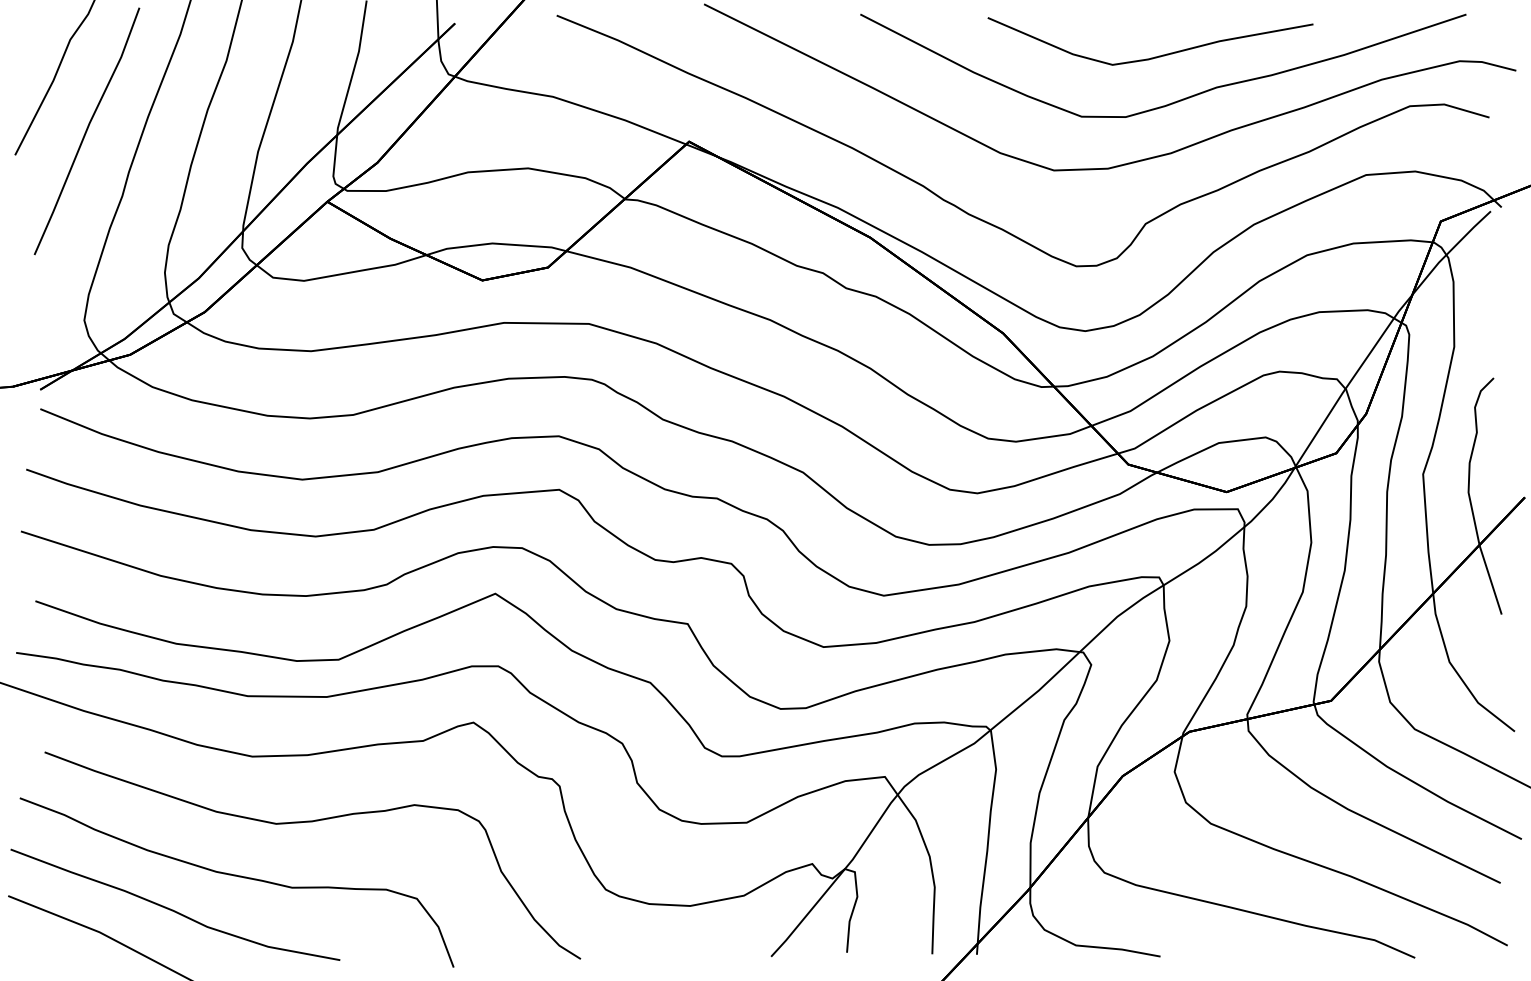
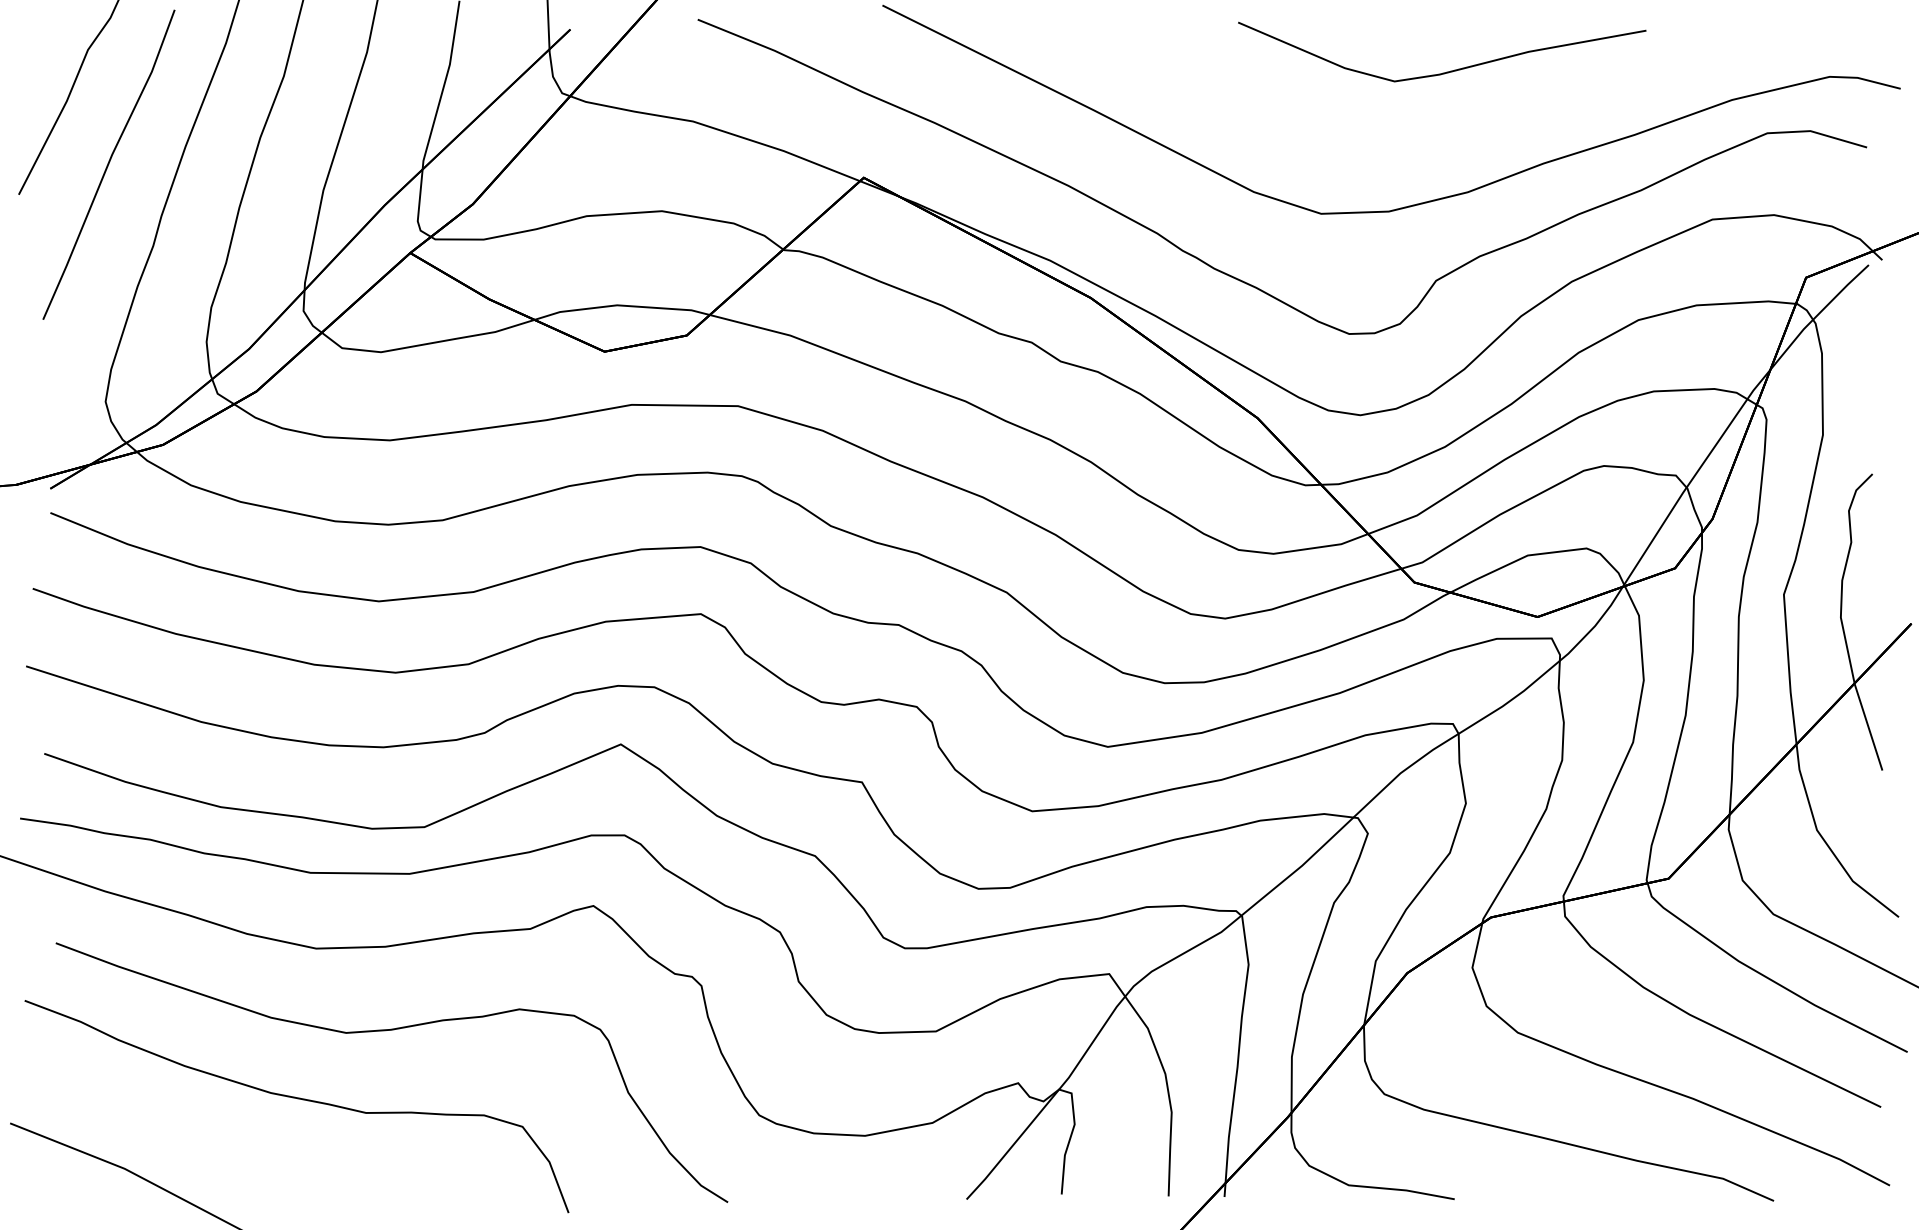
part: (1174, 101) -> (1472, 127), removed
part: (175, 904) -> (219, 1133), removed

